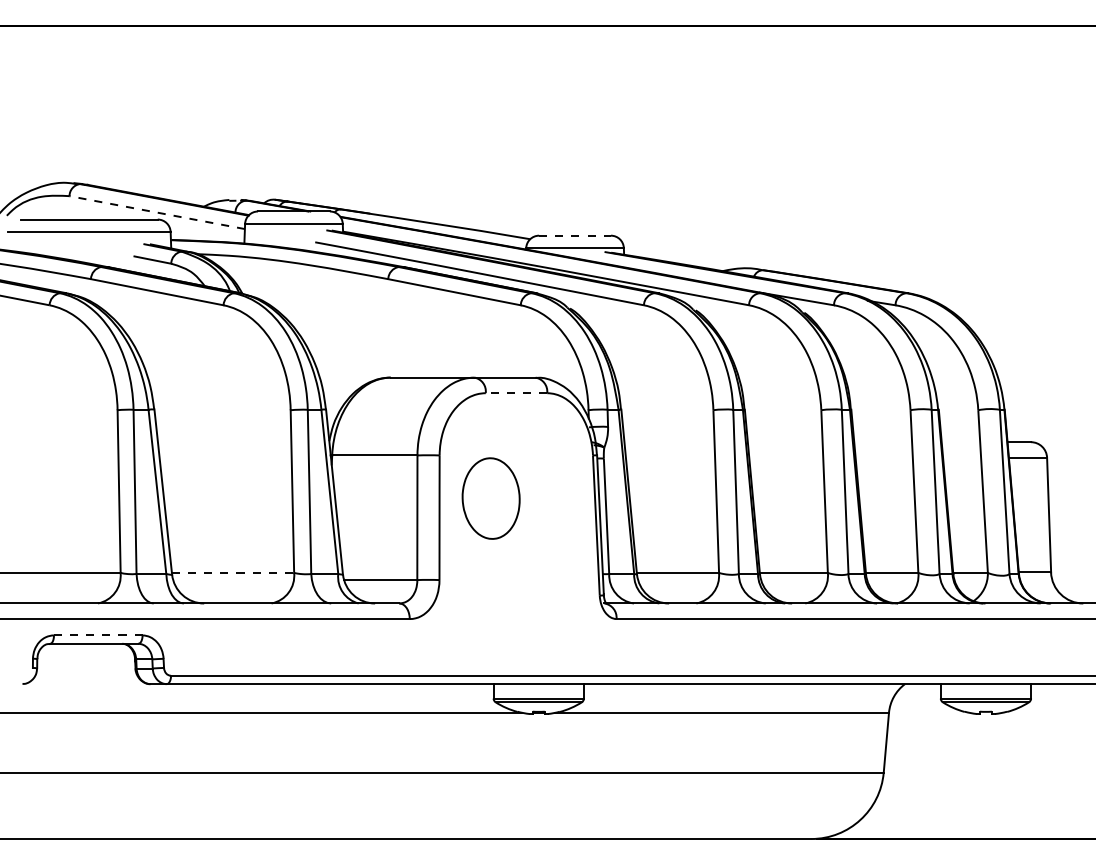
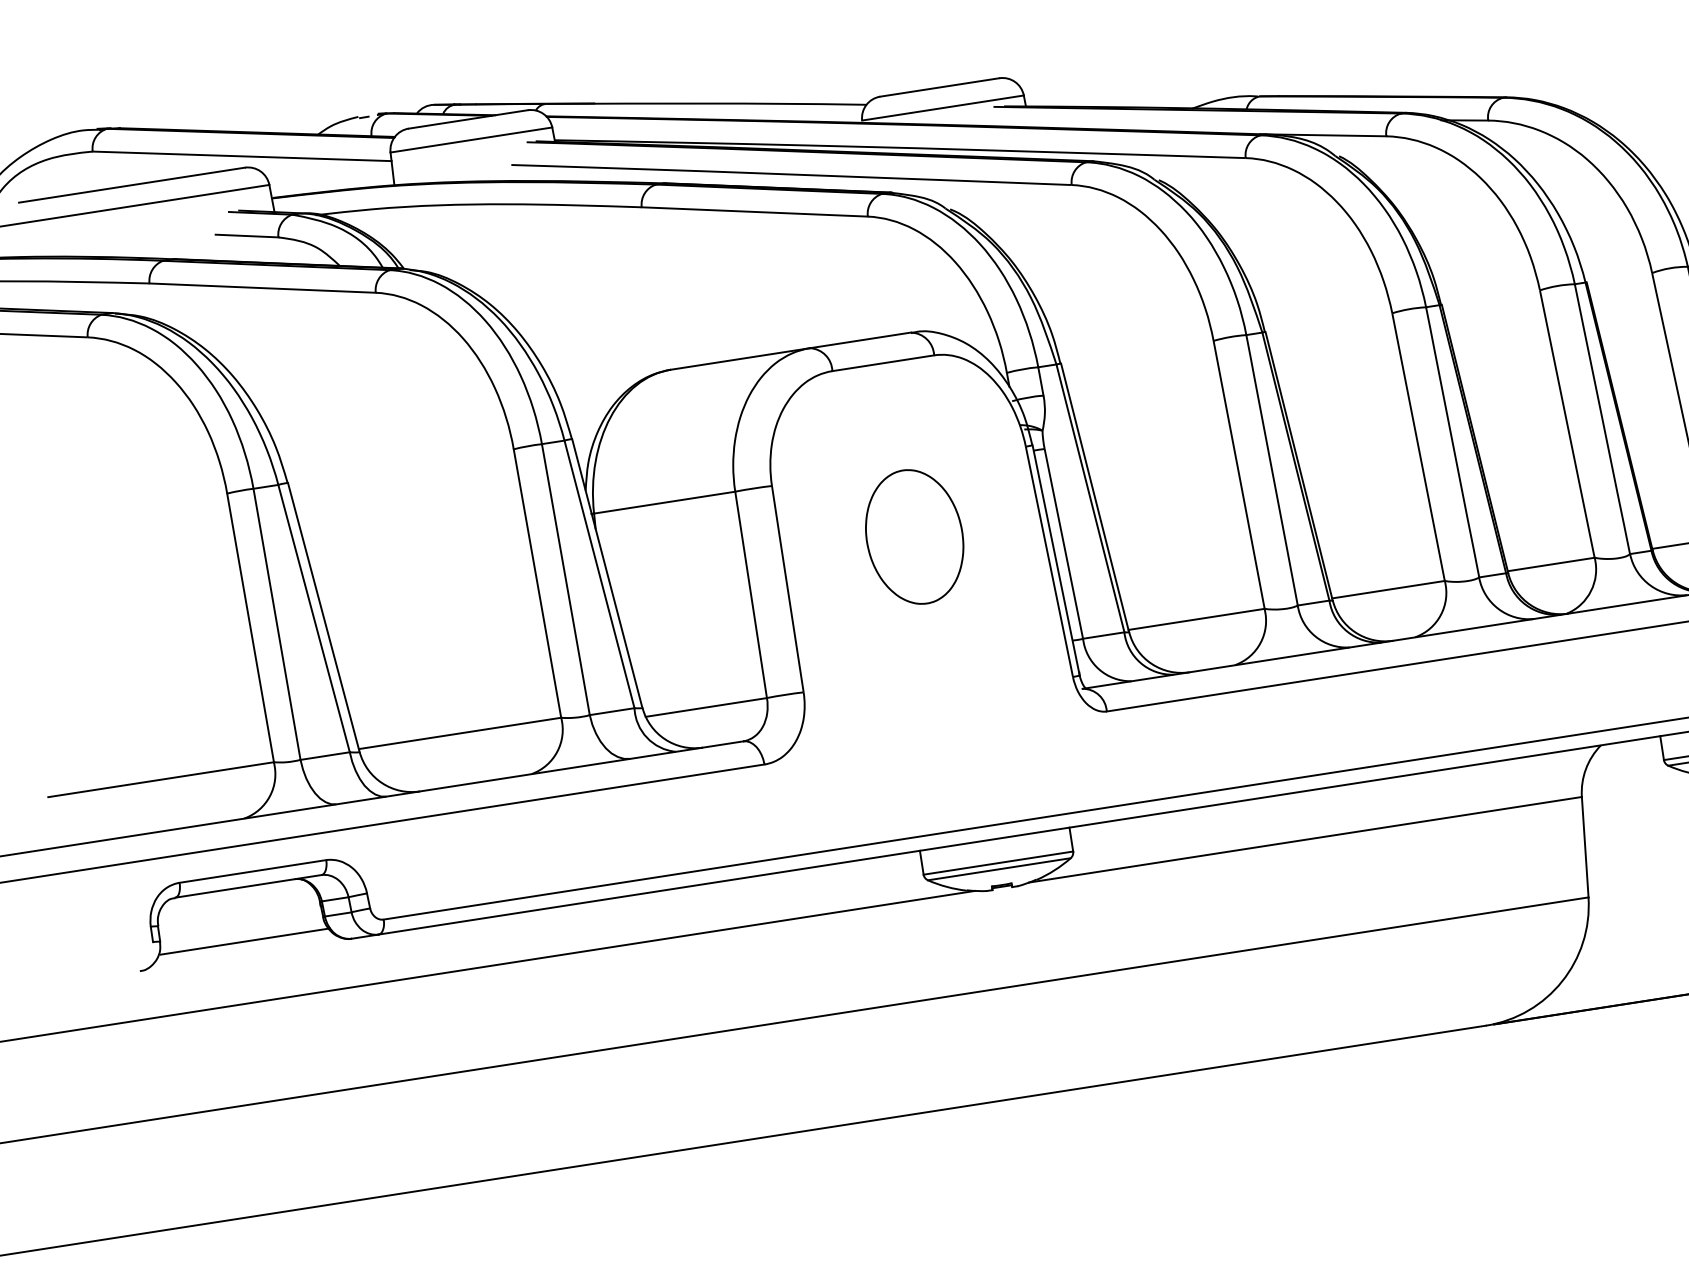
line: (156, 212) -> (240, 156), dashed -> solid
line: (575, 235) -> (940, 87), dashed -> solid
line: (516, 393) -> (883, 363), dashed -> solid
part: (490, 498) -> (913, 537), moved
line: (233, 572) -> (460, 732), dashed -> solid
line: (98, 635) -> (253, 871), dashed -> solid
line: (87, 676) -> (245, 942), added

